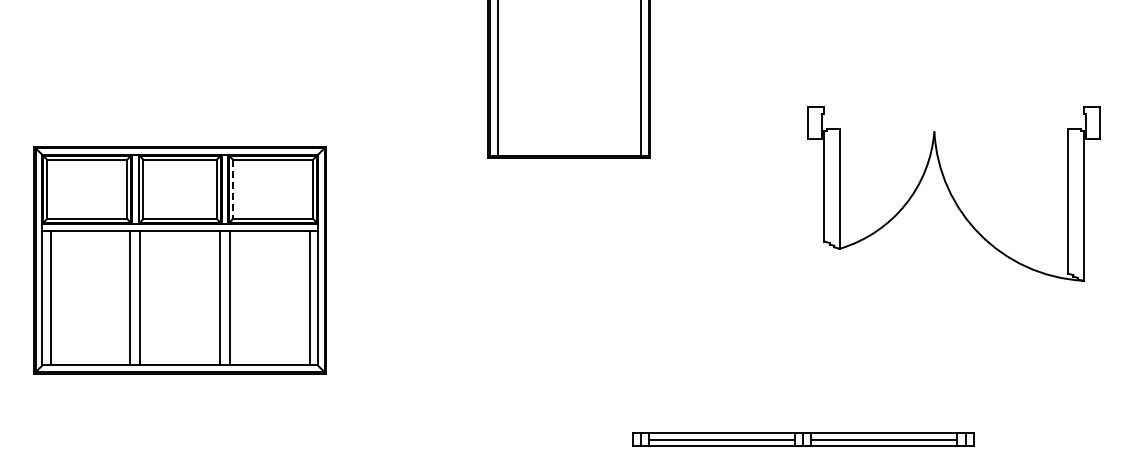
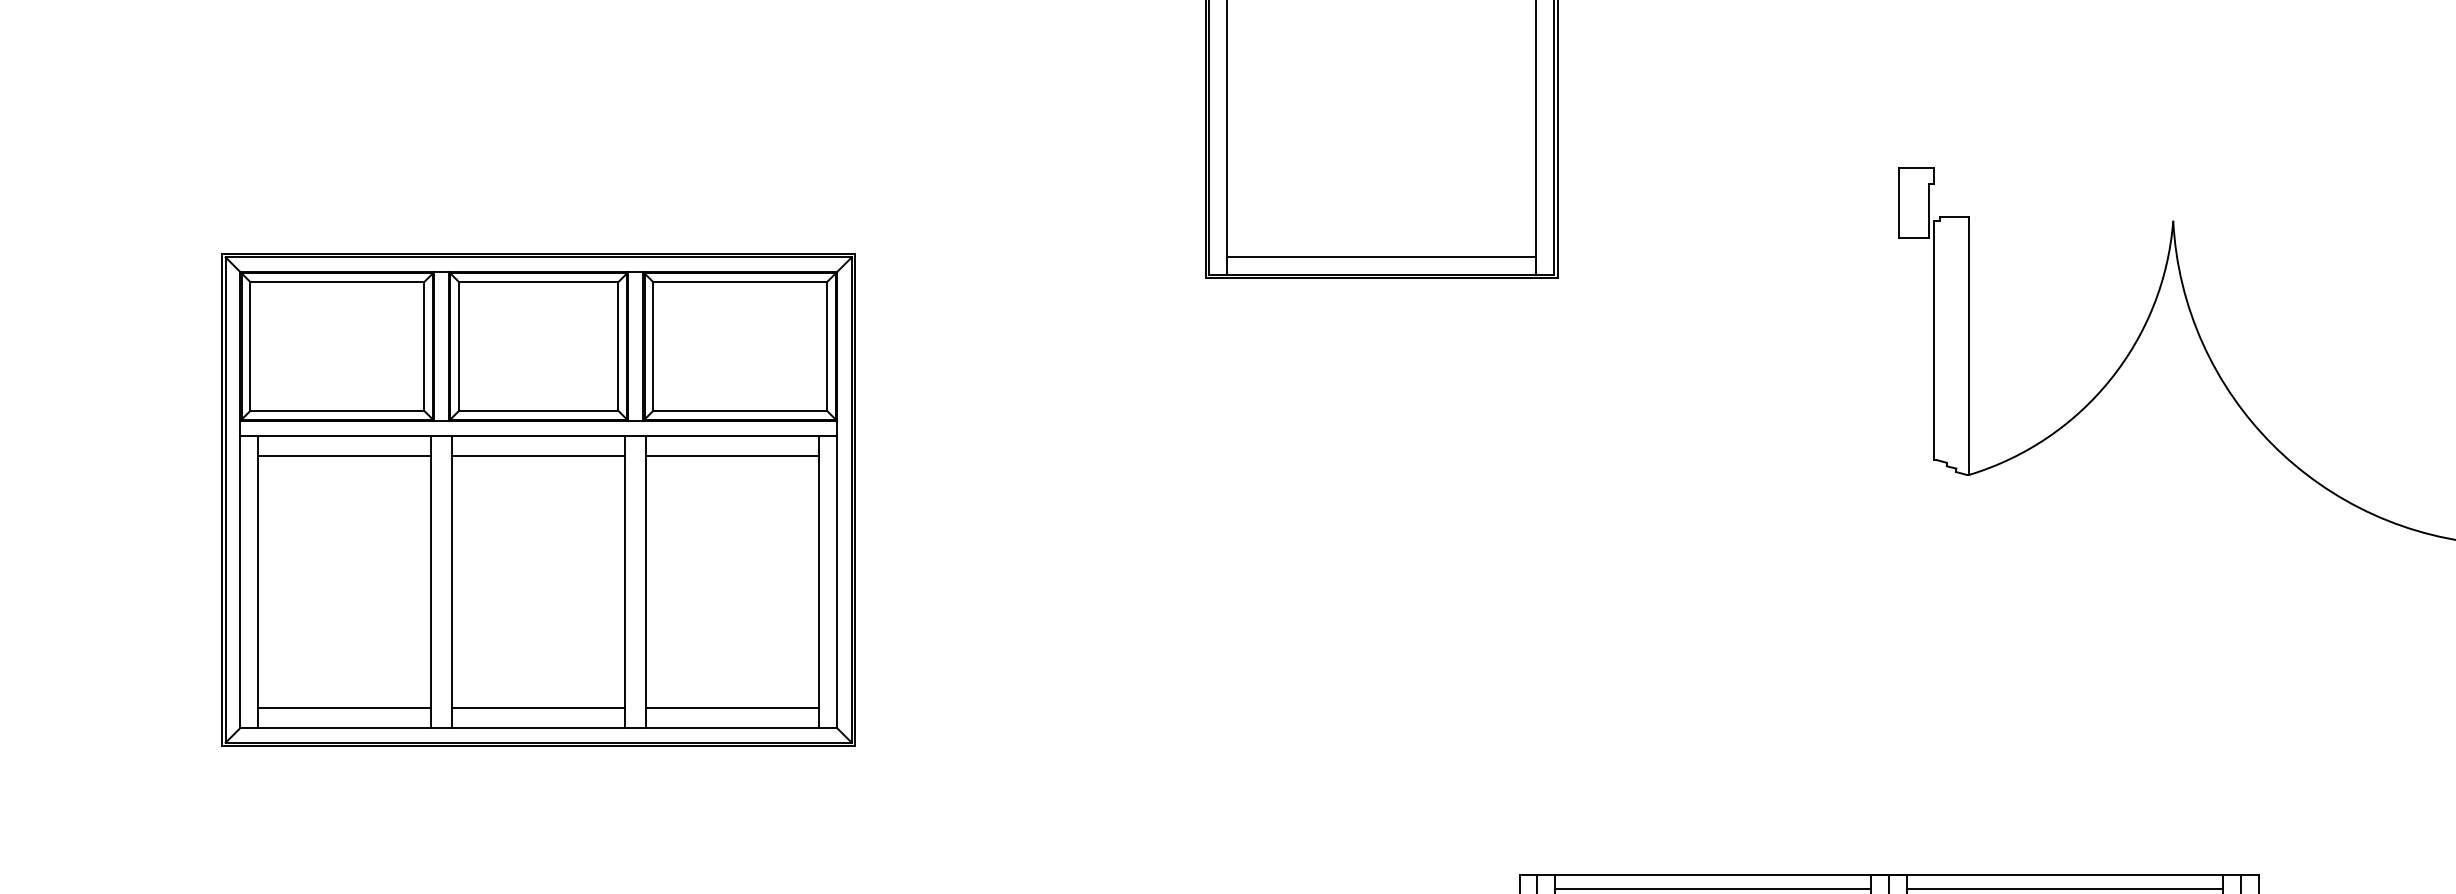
line: (568, 148) -> (1380, 257), added
line: (233, 189) -> (654, 346), dashed -> solid
line: (90, 239) -> (344, 455), added
line: (180, 239) -> (539, 455), added
line: (269, 239) -> (732, 455), added
line: (90, 356) -> (344, 708), added
line: (180, 356) -> (539, 708), added
line: (269, 356) -> (732, 708), added

